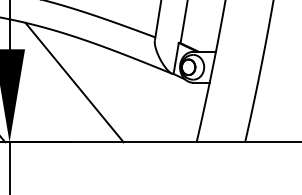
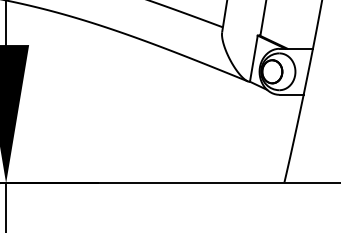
line: (74, 82) -> (102, 94), removed

